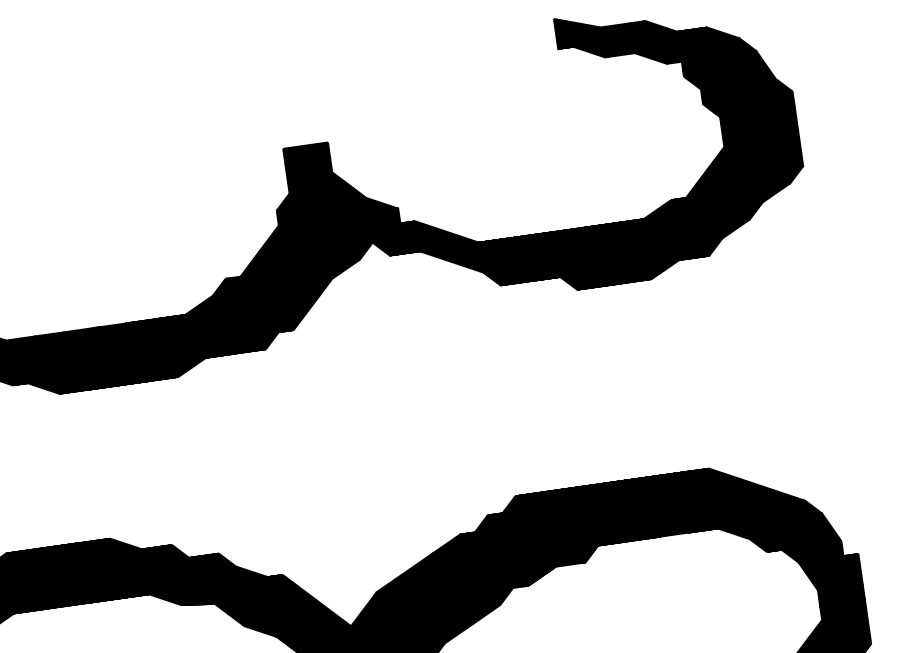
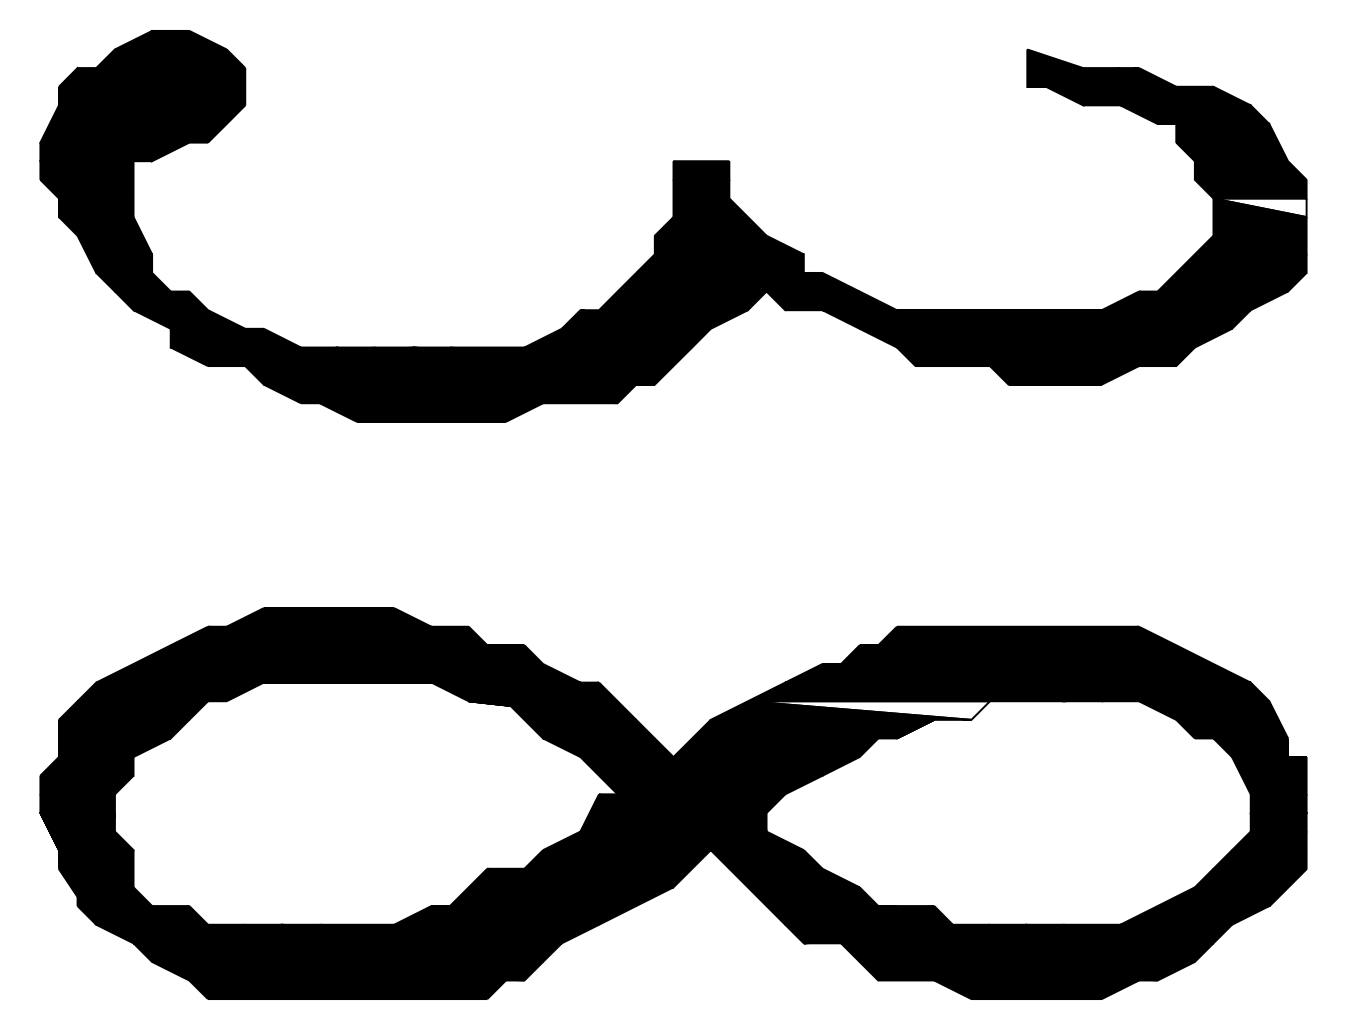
fill: (757, 119) -> (1259, 207), removed
fill: (502, 566) -> (868, 710), removed

